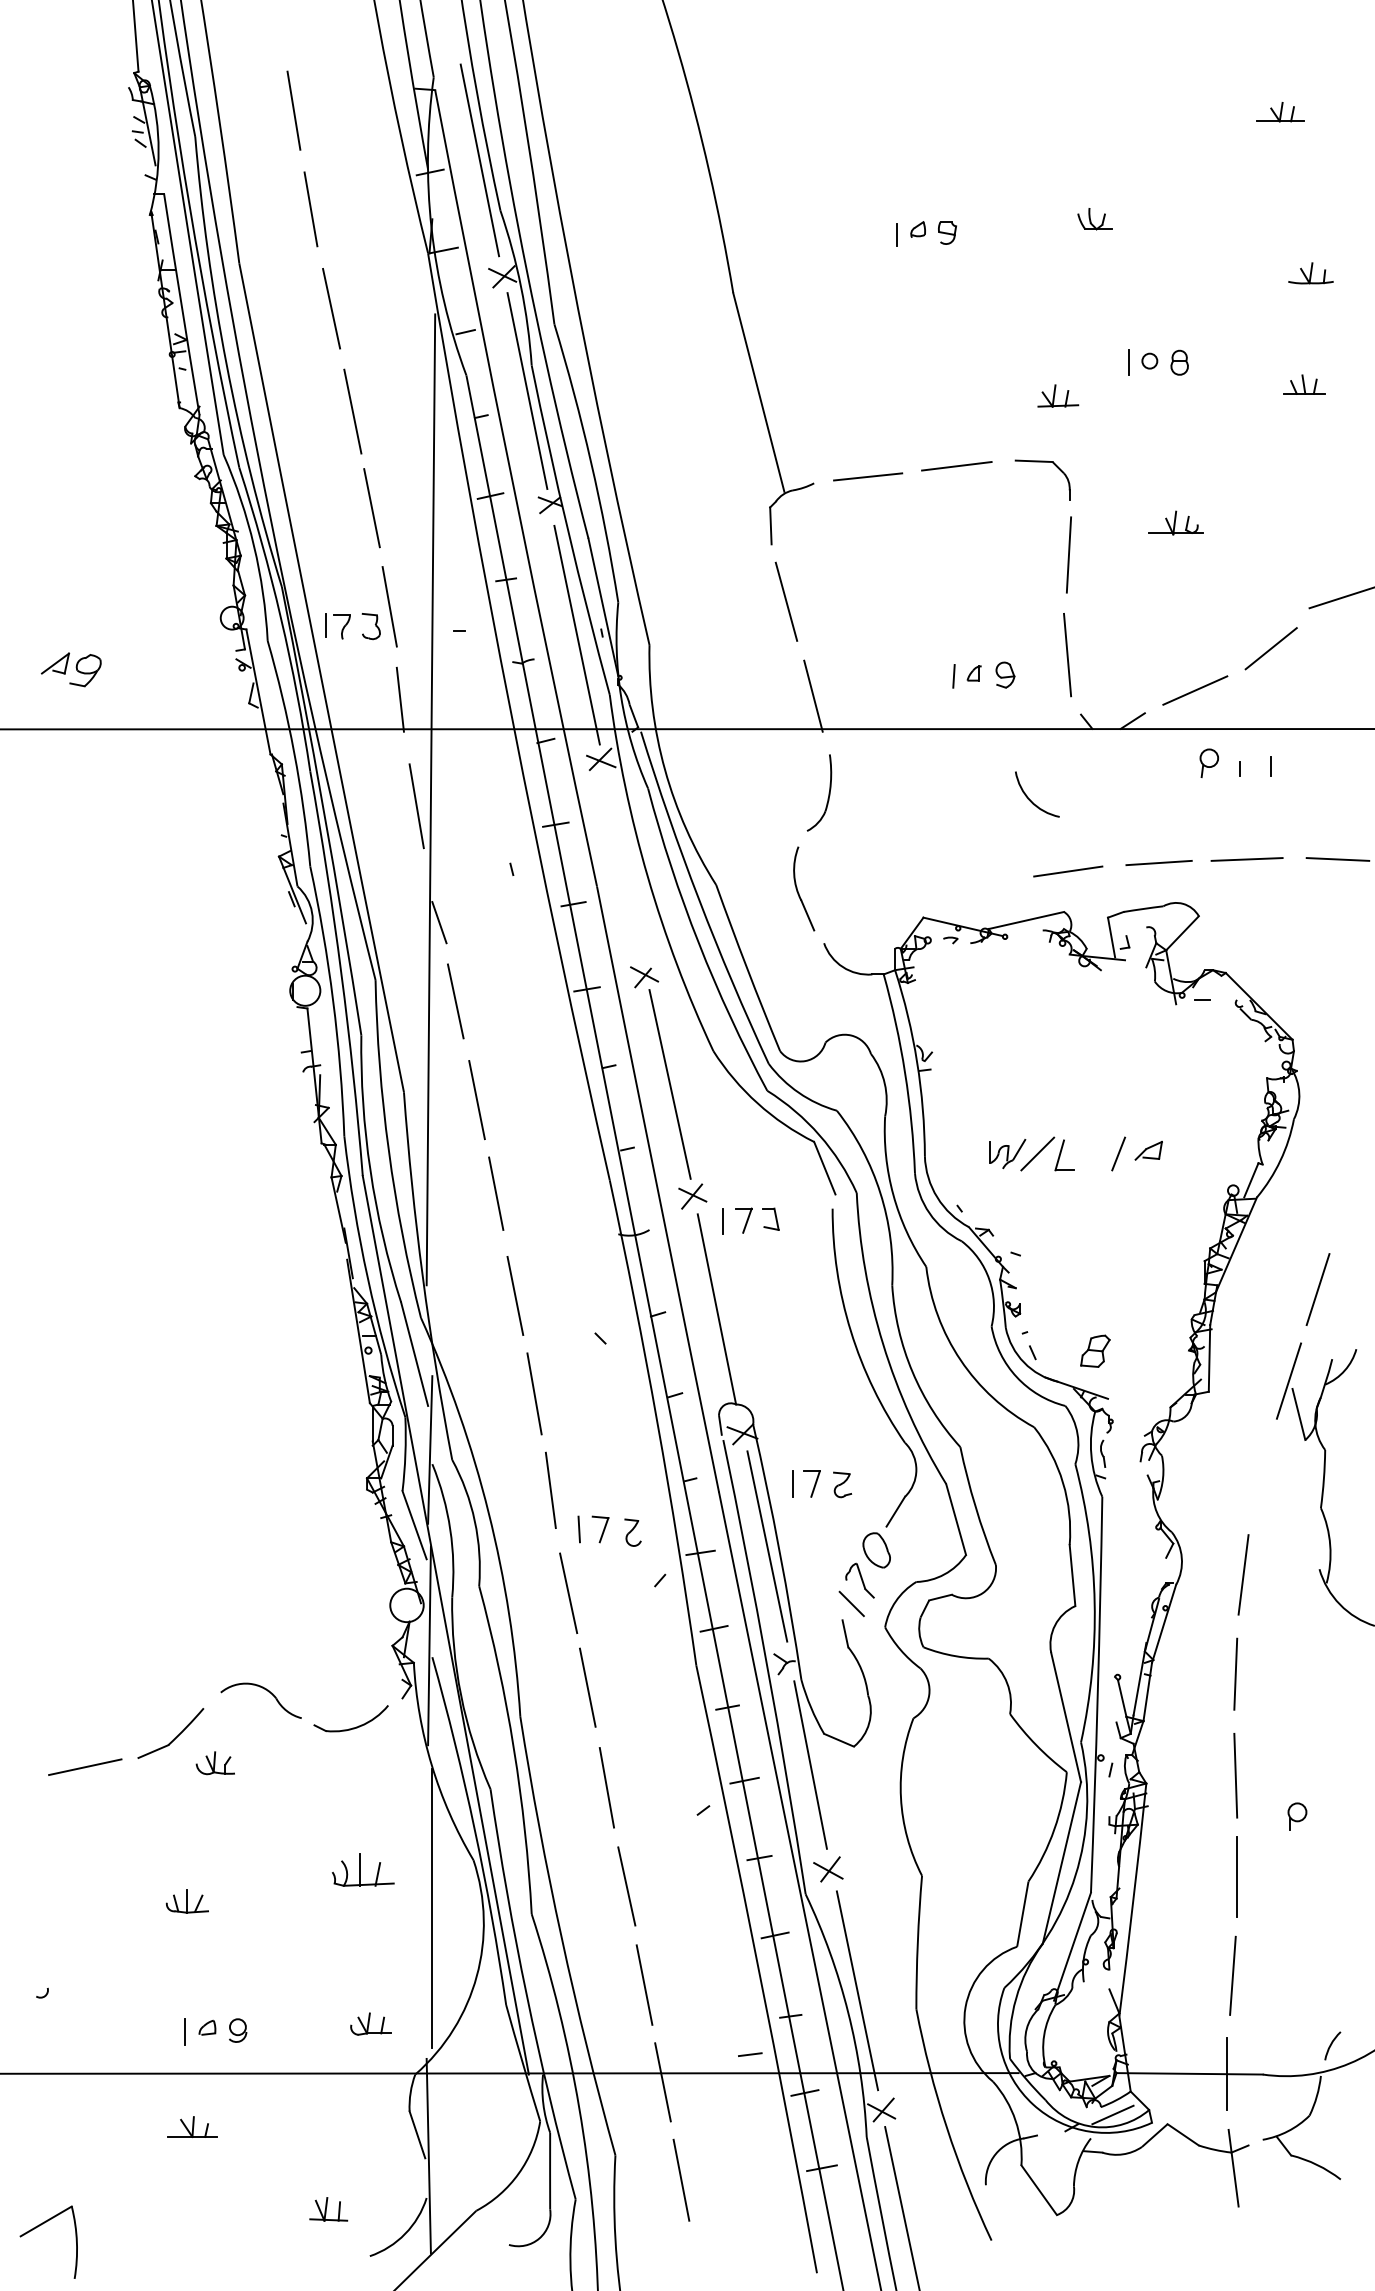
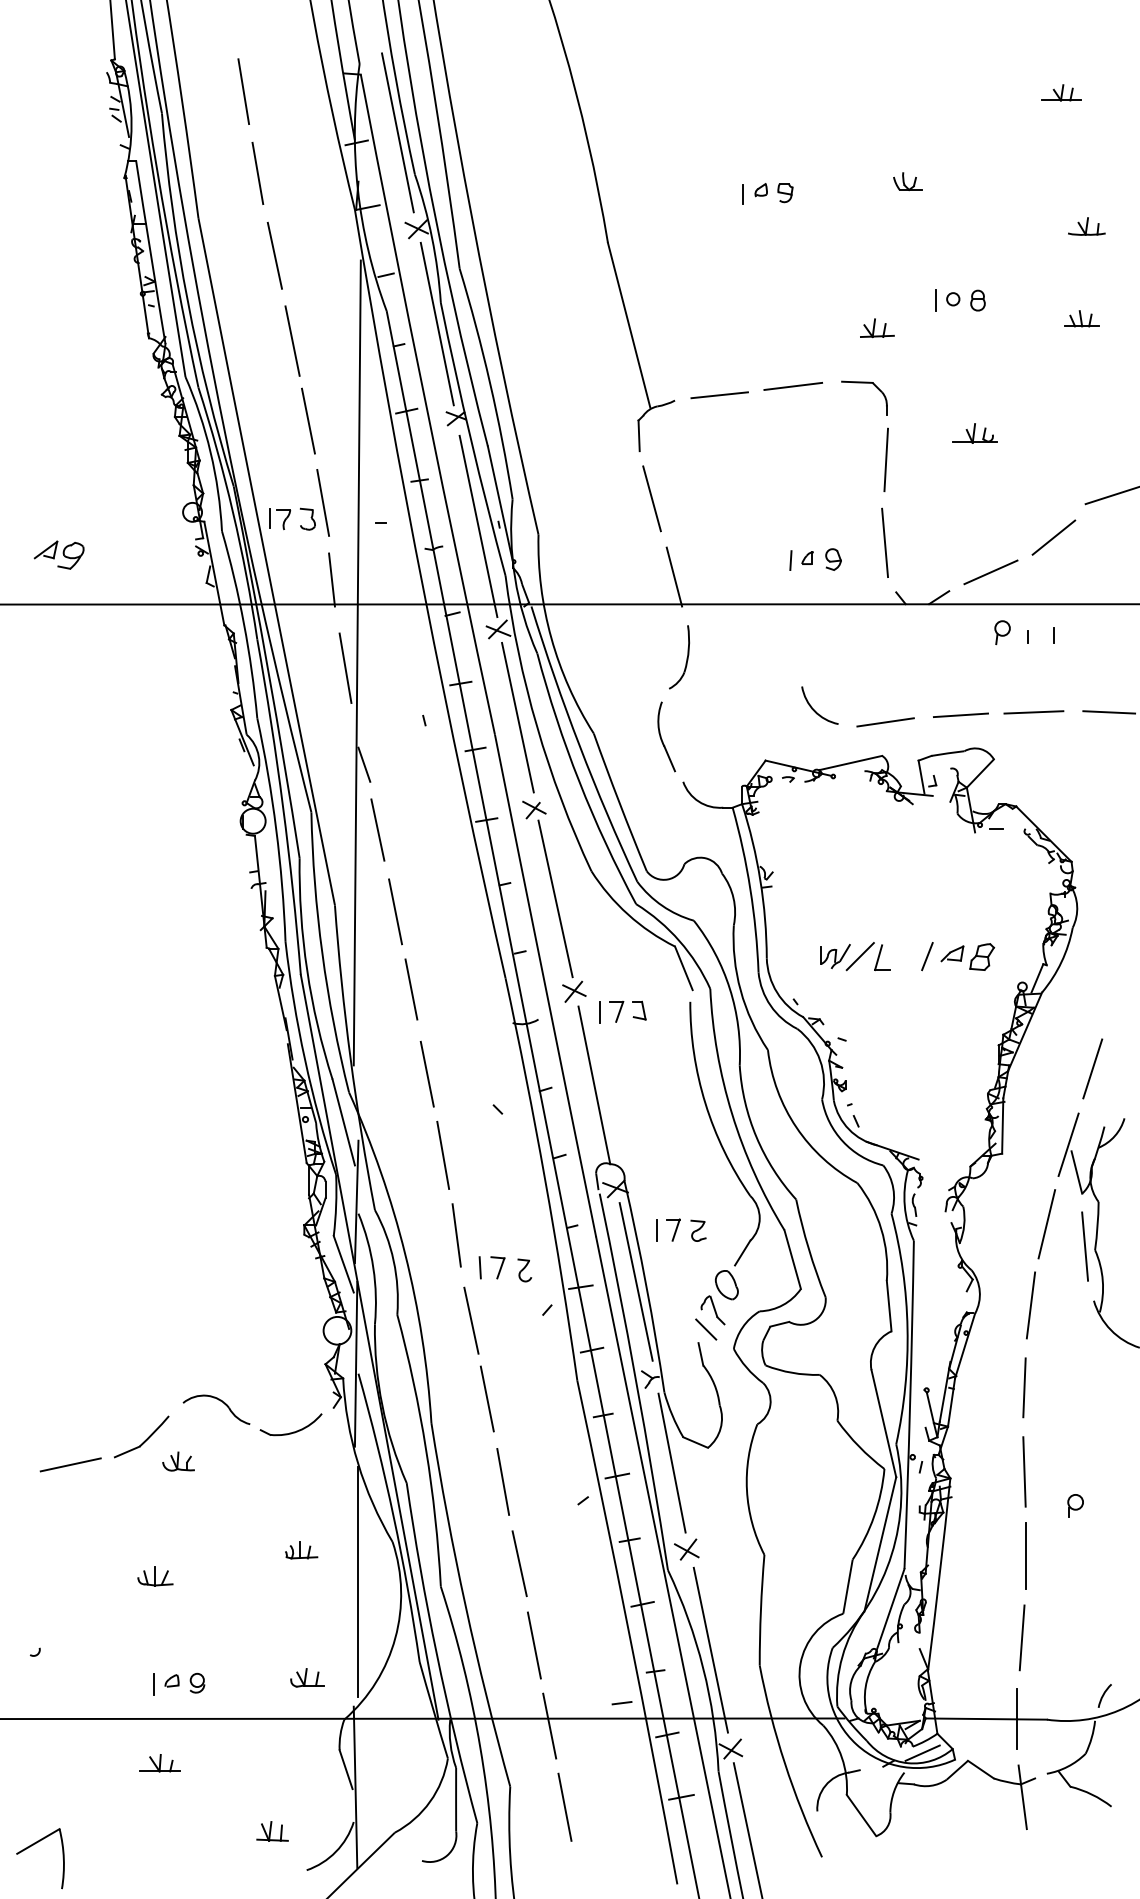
arc: (1030, 799) -> (814, 709), moved
line: (624, 865) -> (517, 717), added
part: (1095, 1350) -> (982, 956), moved
line: (1262, 1477) -> (1046, 1224), added
line: (1309, 1503) -> (1085, 1246), added
part: (363, 1870) -> (301, 1550), size x0.62

